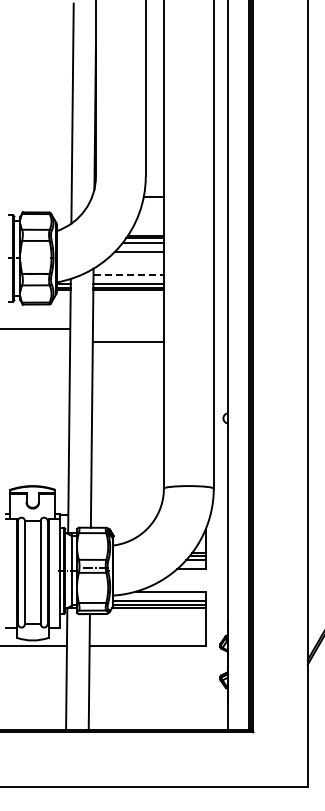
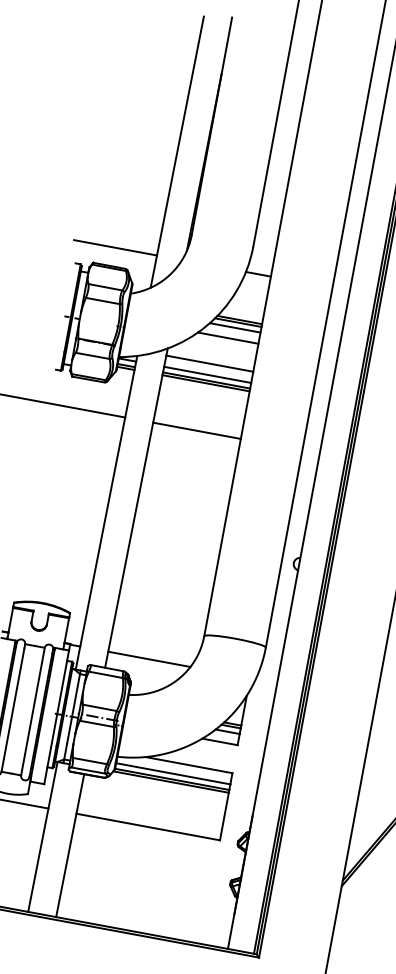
line: (37, 197) -> (114, 247), added
line: (129, 274) -> (210, 363), dashed -> solid
line: (127, 341) -> (195, 430), moved
line: (124, 514) -> (149, 659), added

